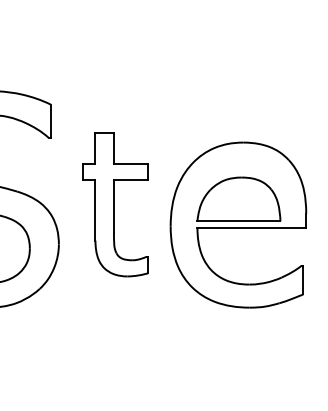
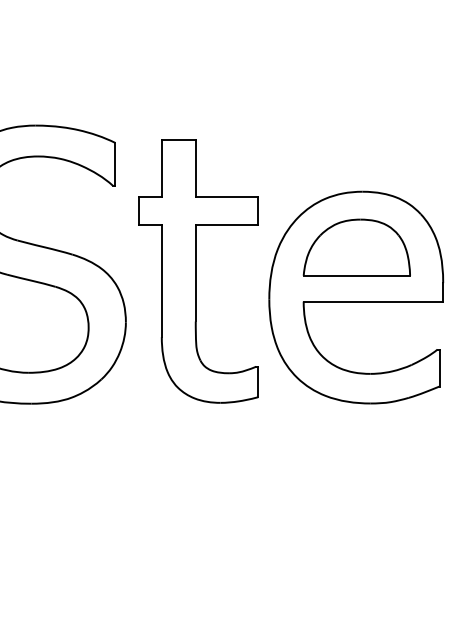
part: (238, 199) -> (356, 247), moved
part: (115, 204) -> (198, 271), size x1.43

